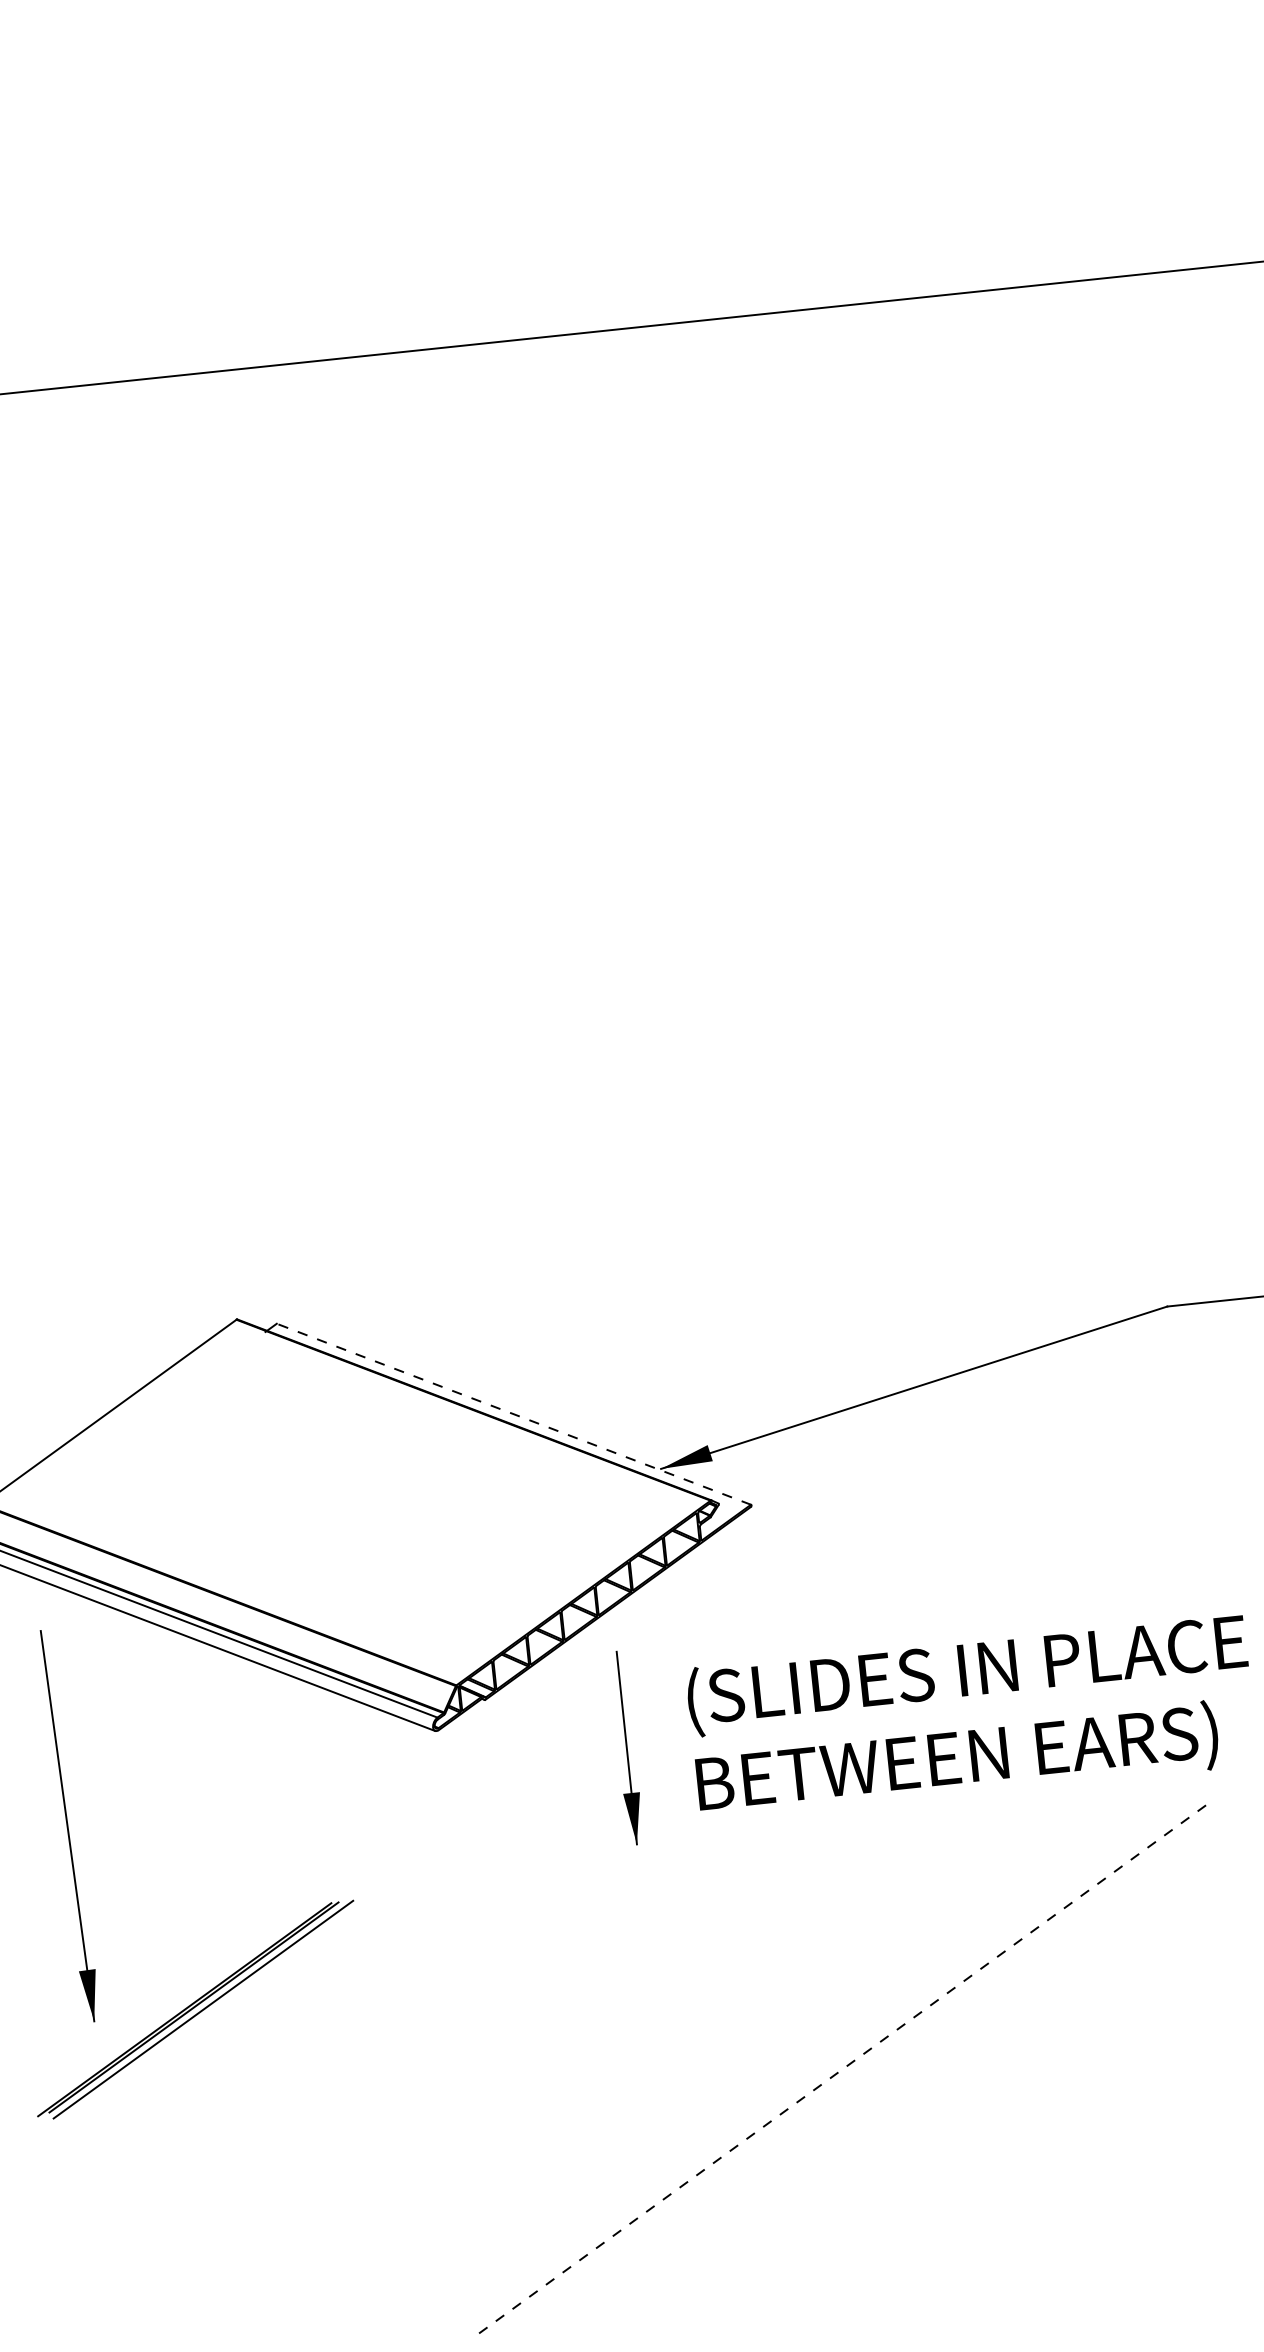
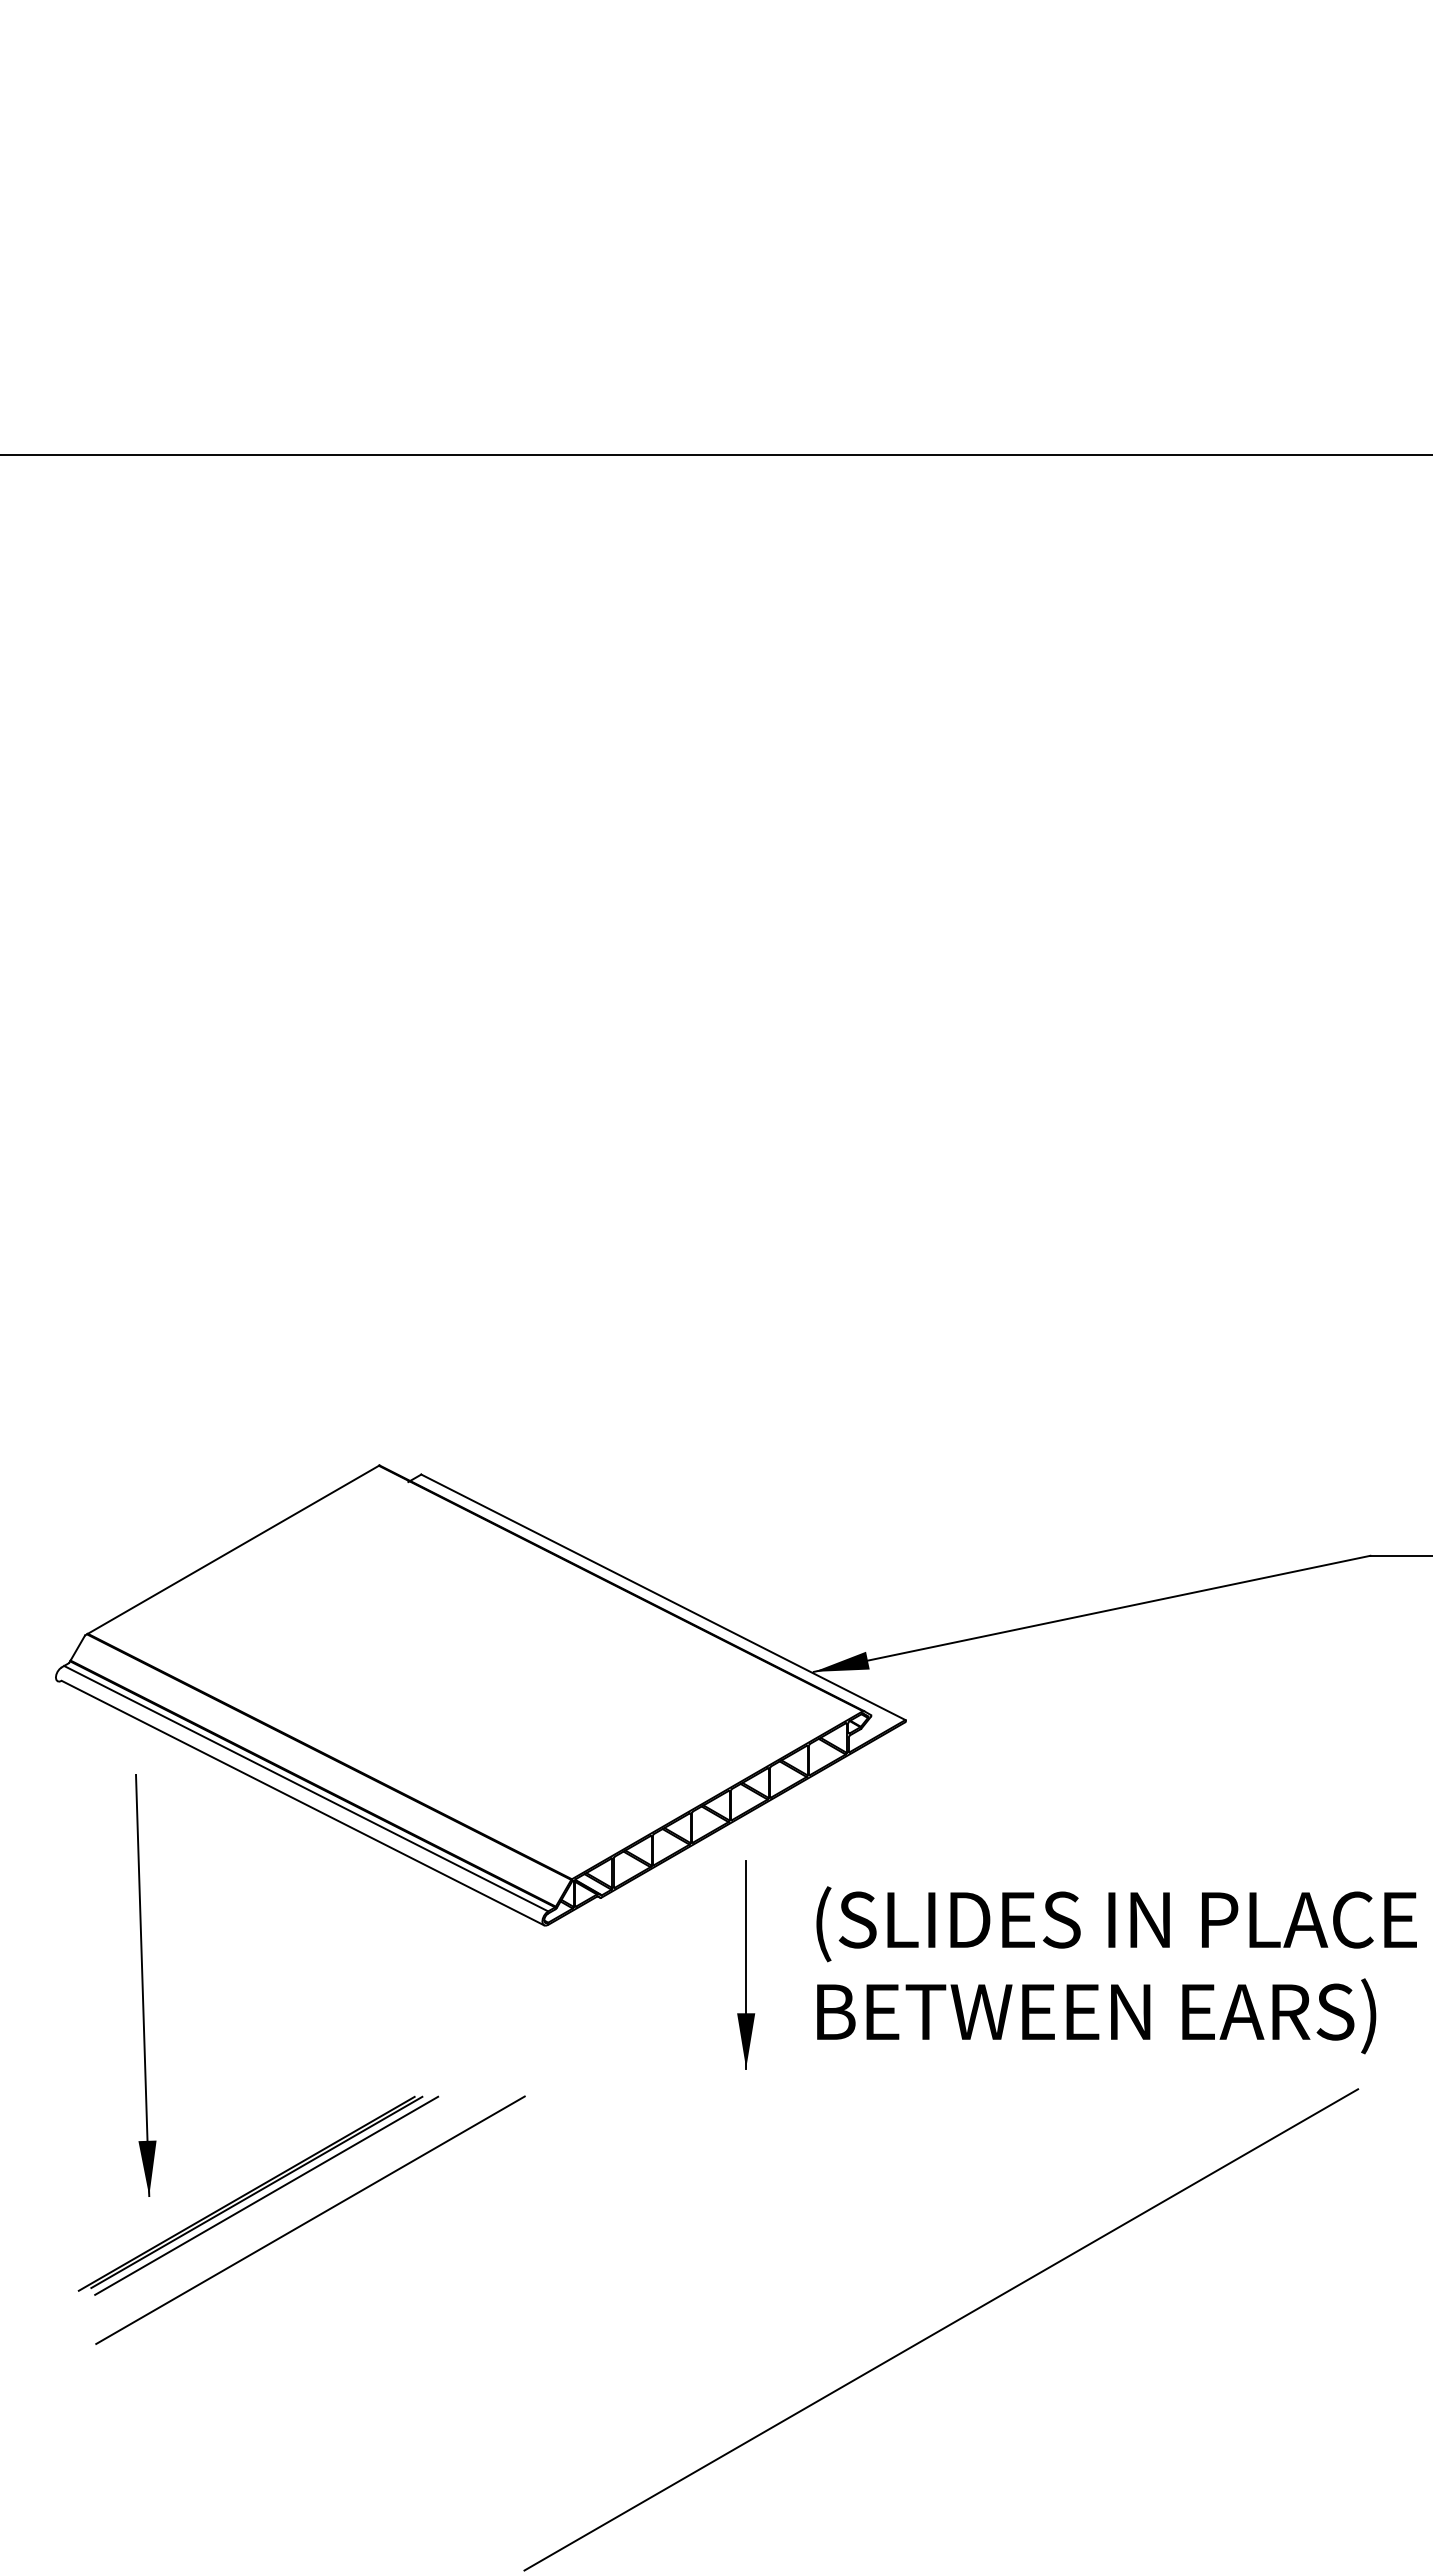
line: (514, 1414) -> (663, 1597), dashed -> solid
line: (246, 2027) -> (310, 2219), added
line: (844, 2067) -> (941, 2329), dashed -> solid

